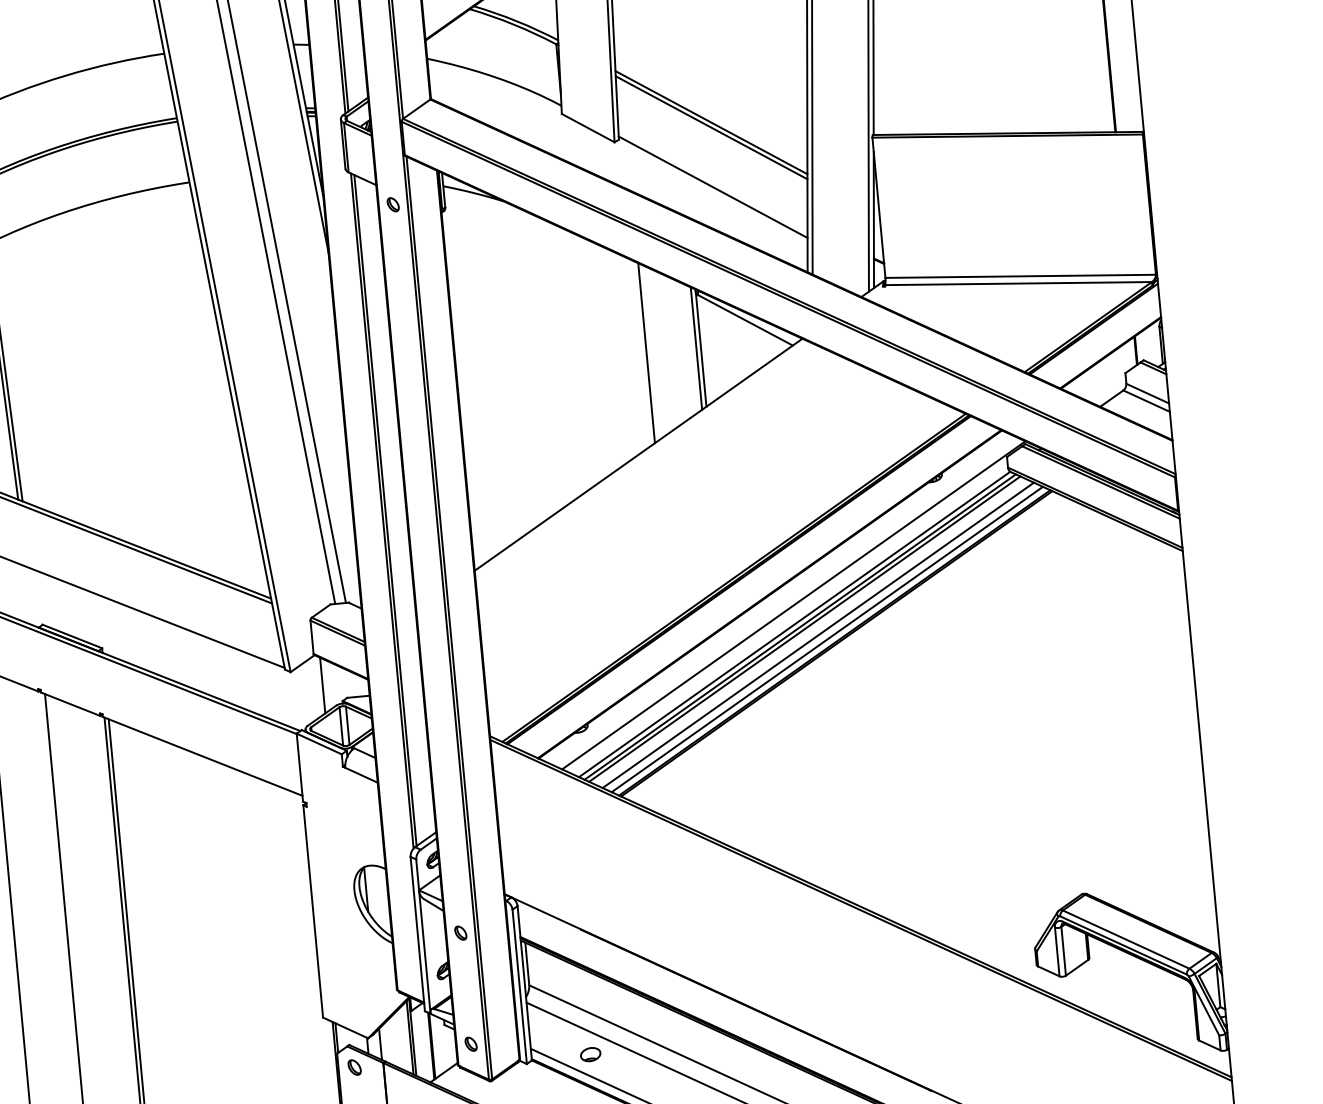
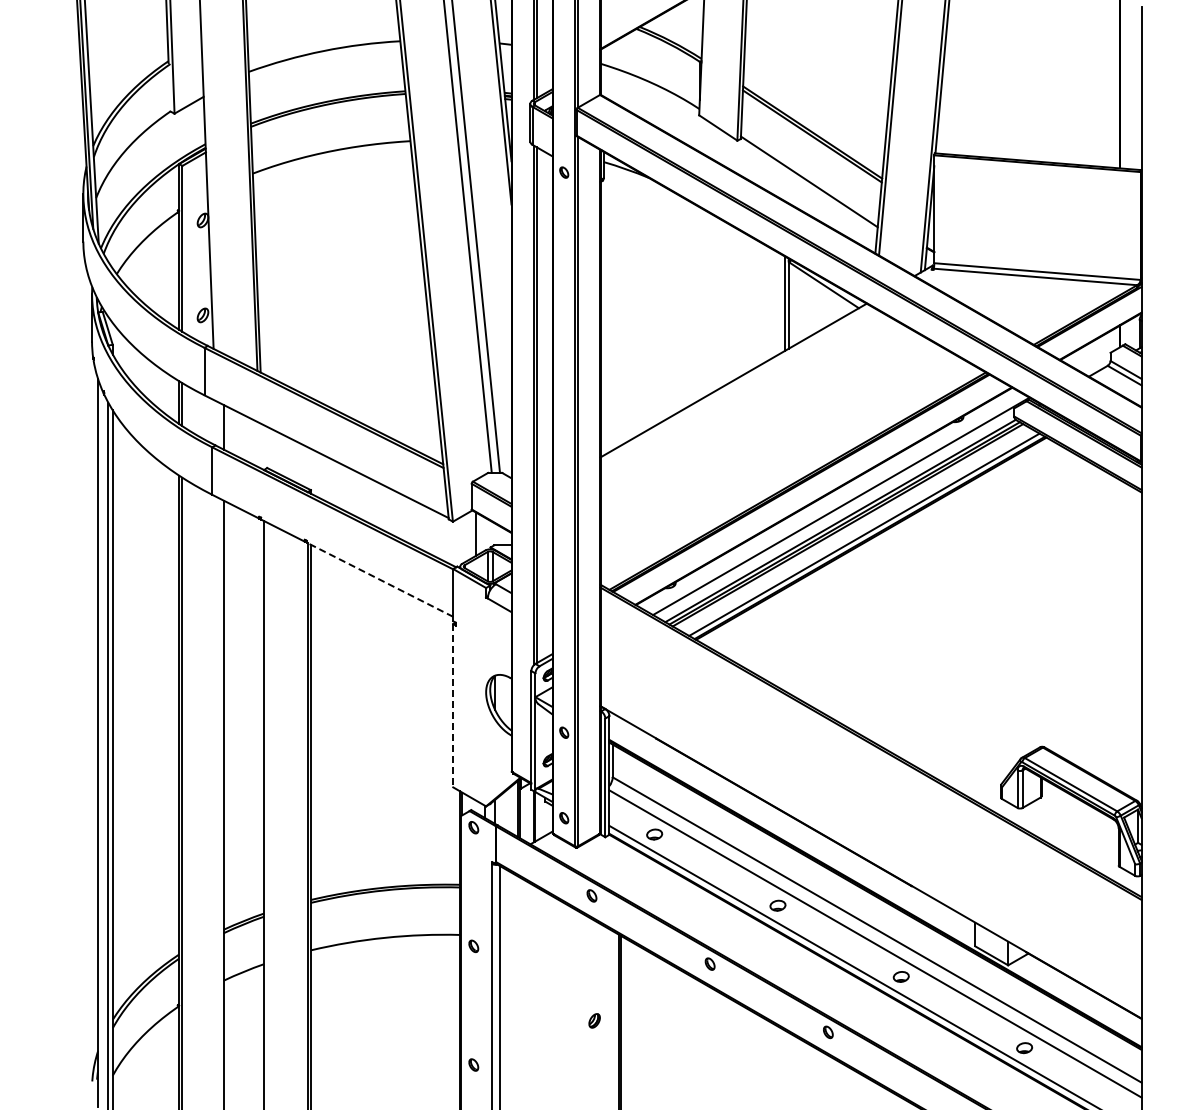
line: (646, 352) -> (746, 303), removed
line: (817, 634) -> (857, 530), removed
line: (202, 756) -> (379, 579), solid -> dashed
line: (313, 911) -> (453, 705), solid -> dashed

